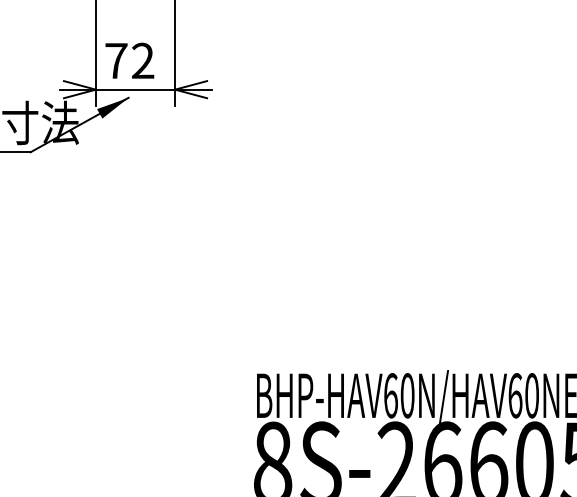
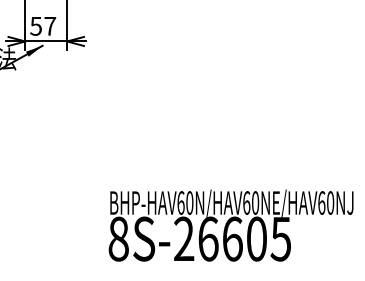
text: (130, 59) -> (43, 25), 72 -> 57

